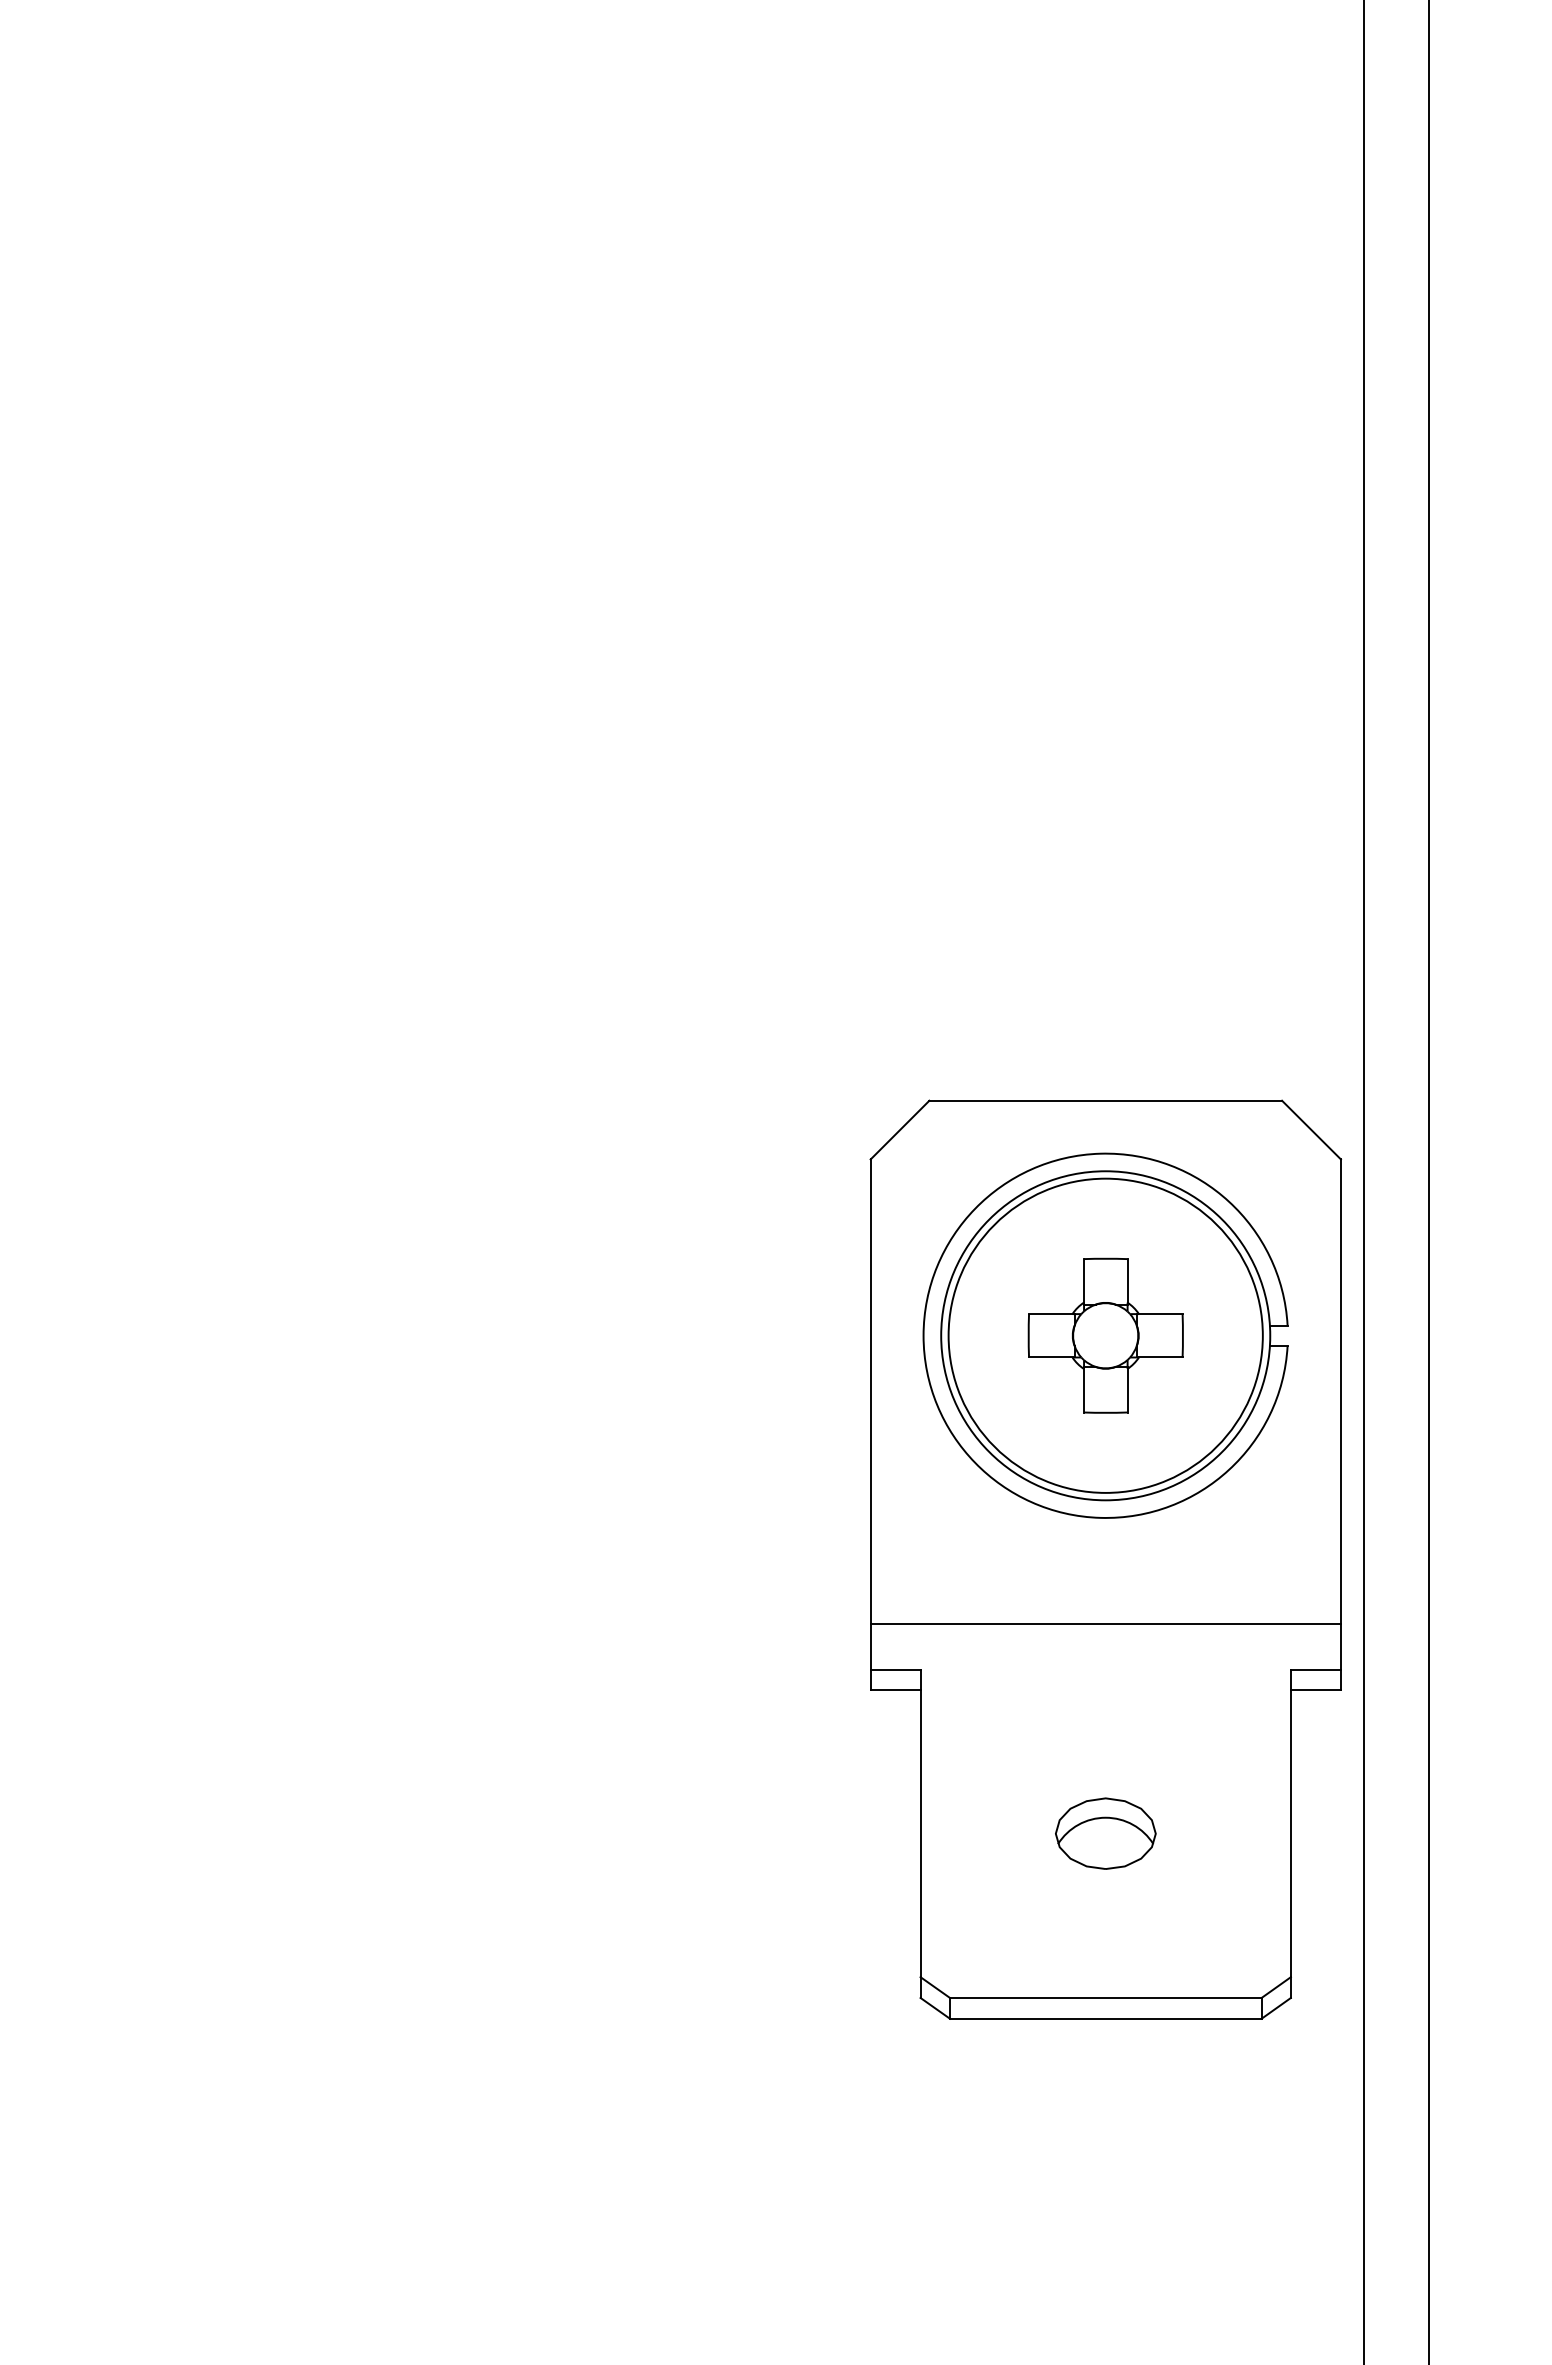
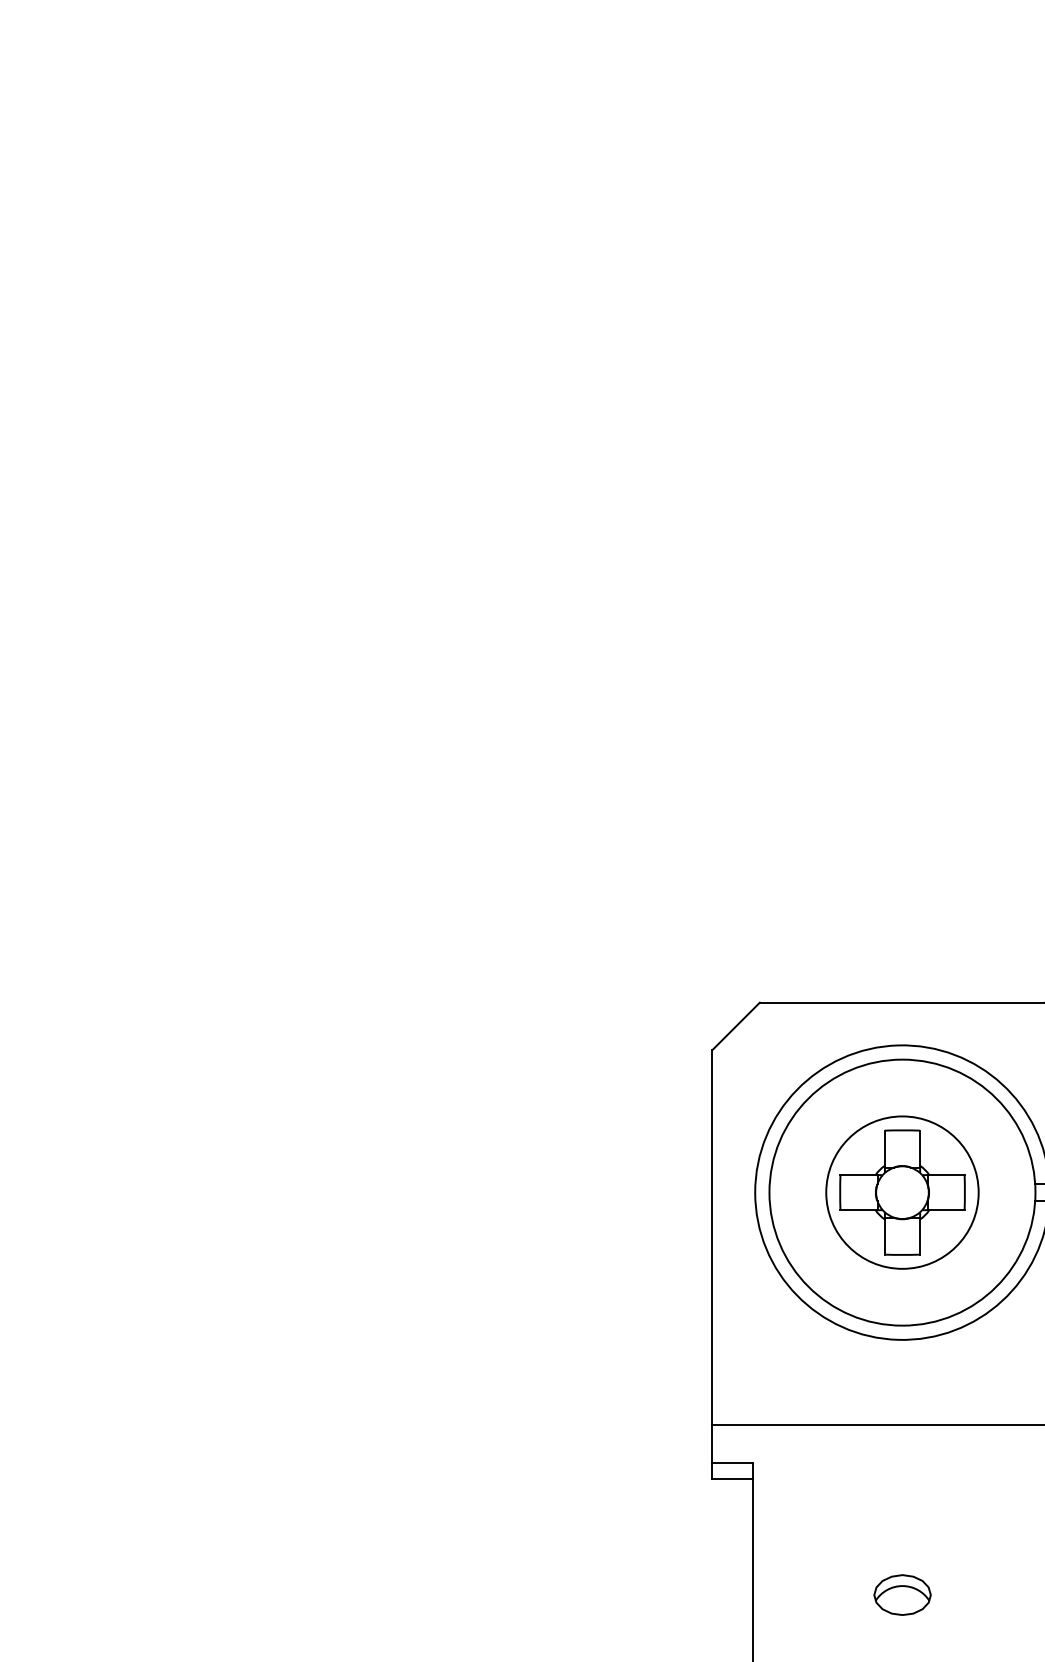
circle: (1105, 1335) -> (902, 1192), size x0.6
part: (1105, 1833) -> (902, 1594), size x0.7

